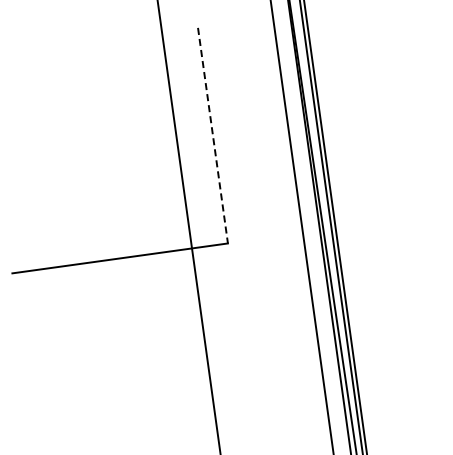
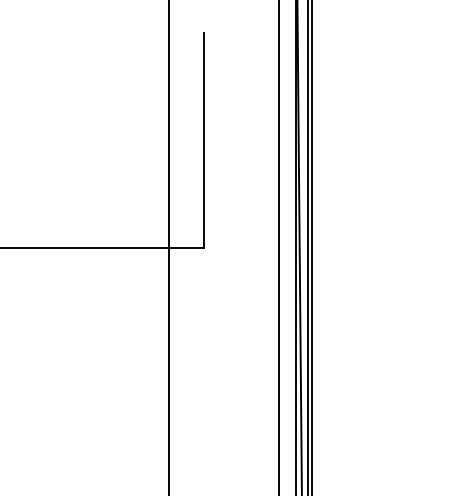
line: (213, 135) -> (204, 140), dashed -> solid

